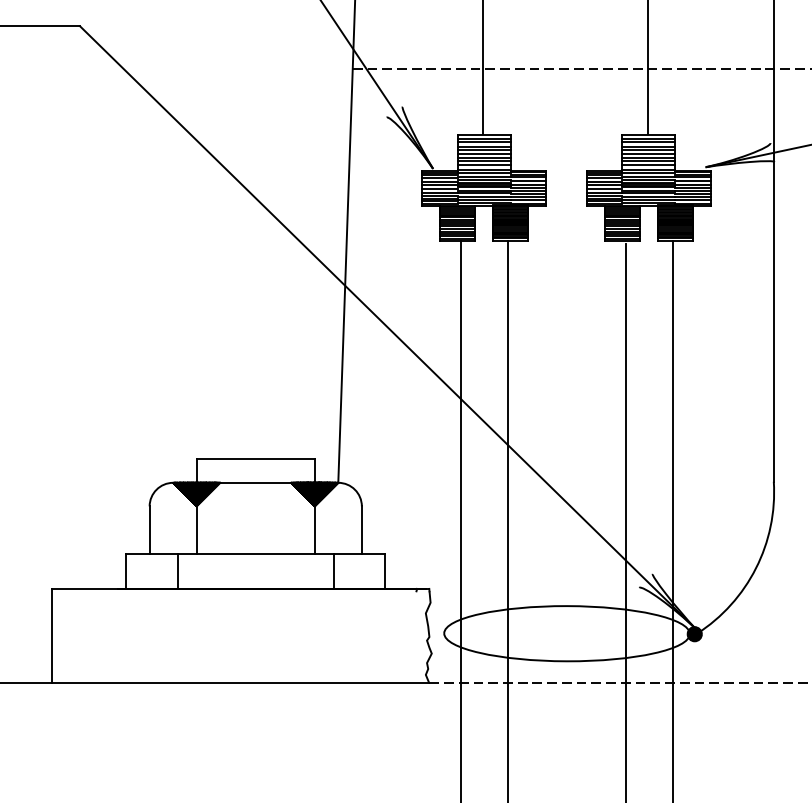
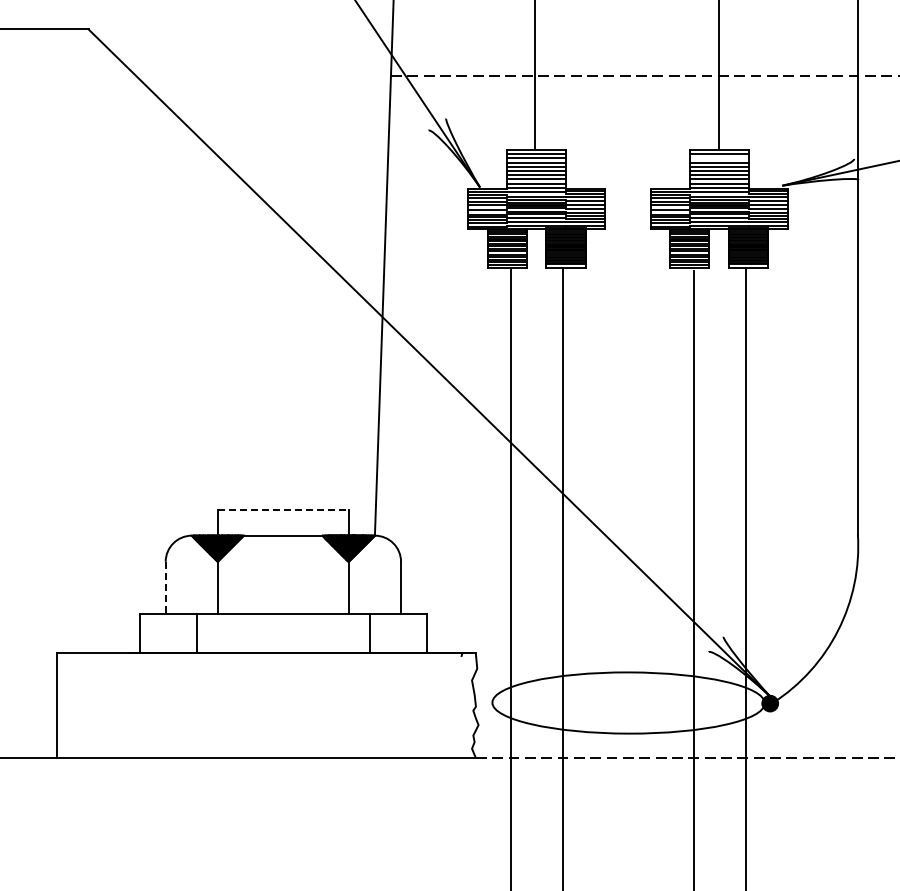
line: (648, 142) -> (718, 158), removed
line: (255, 459) -> (283, 509), solid -> dashed
line: (149, 530) -> (165, 588), solid -> dashed

